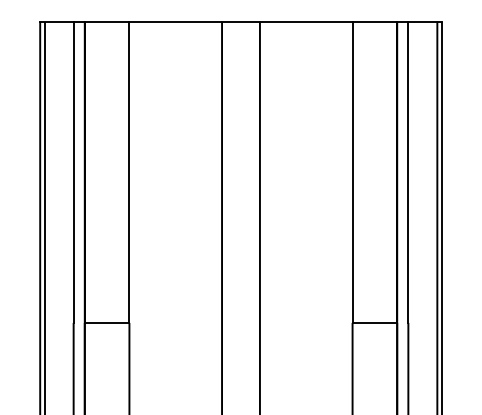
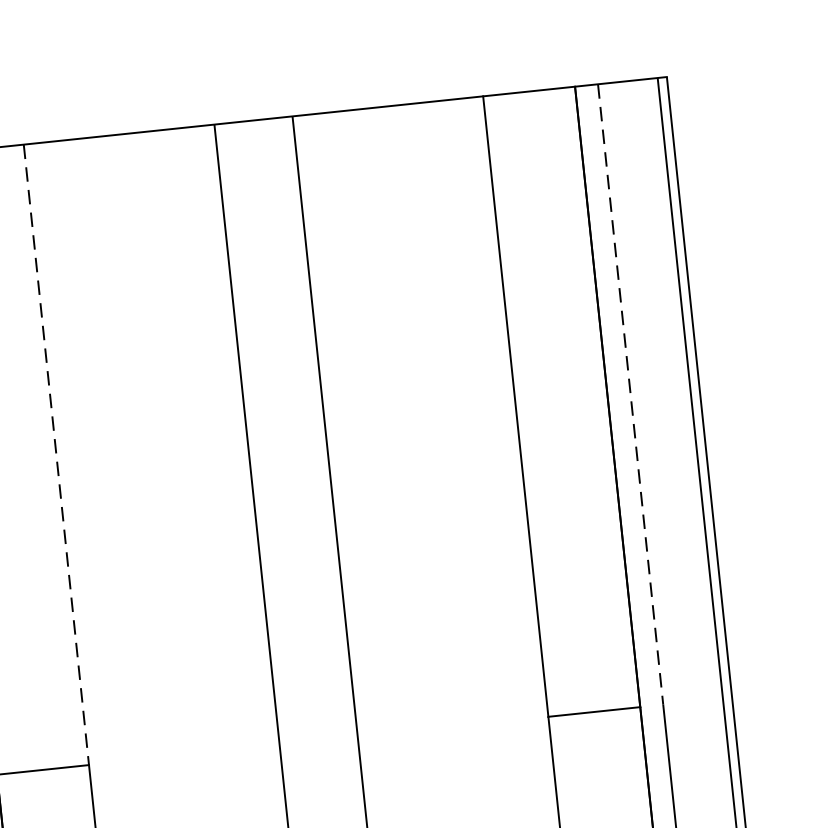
line: (129, 172) -> (56, 455), solid -> dashed
line: (408, 172) -> (630, 395), solid -> dashed

